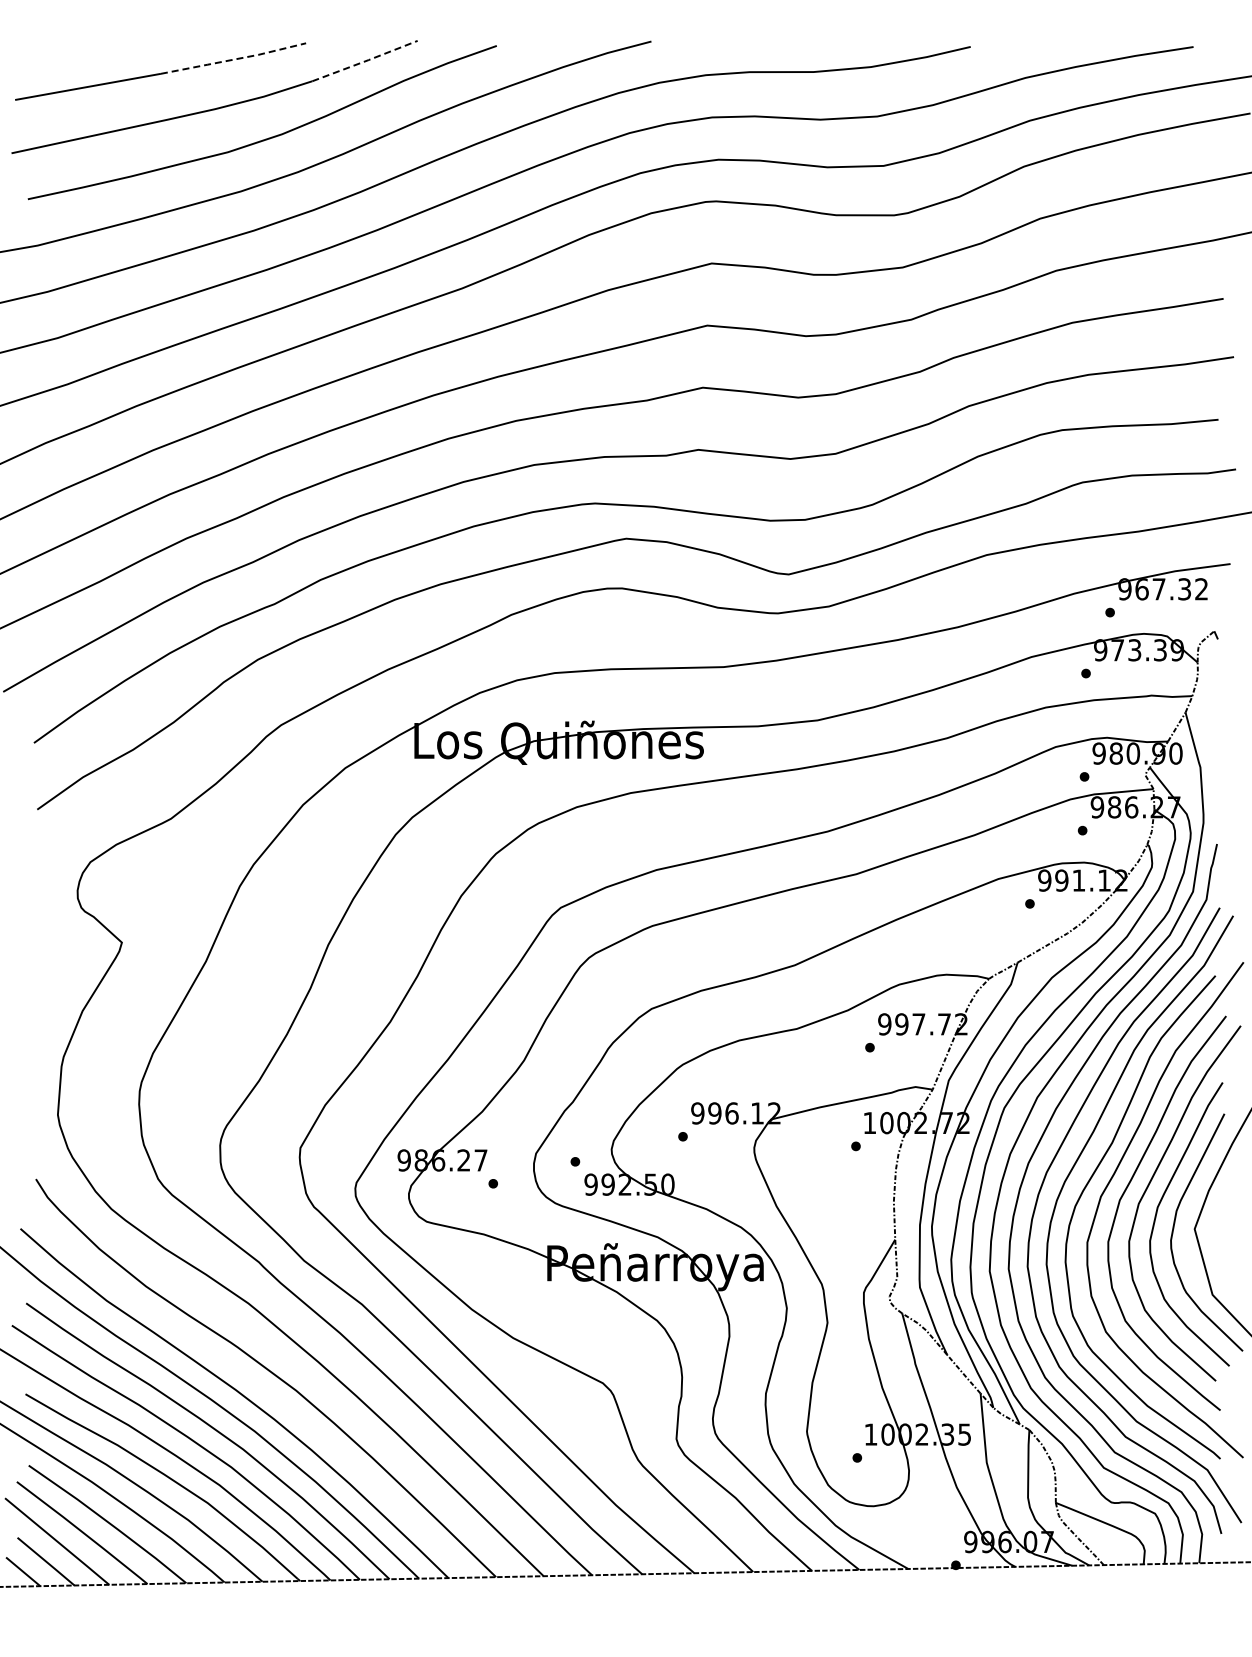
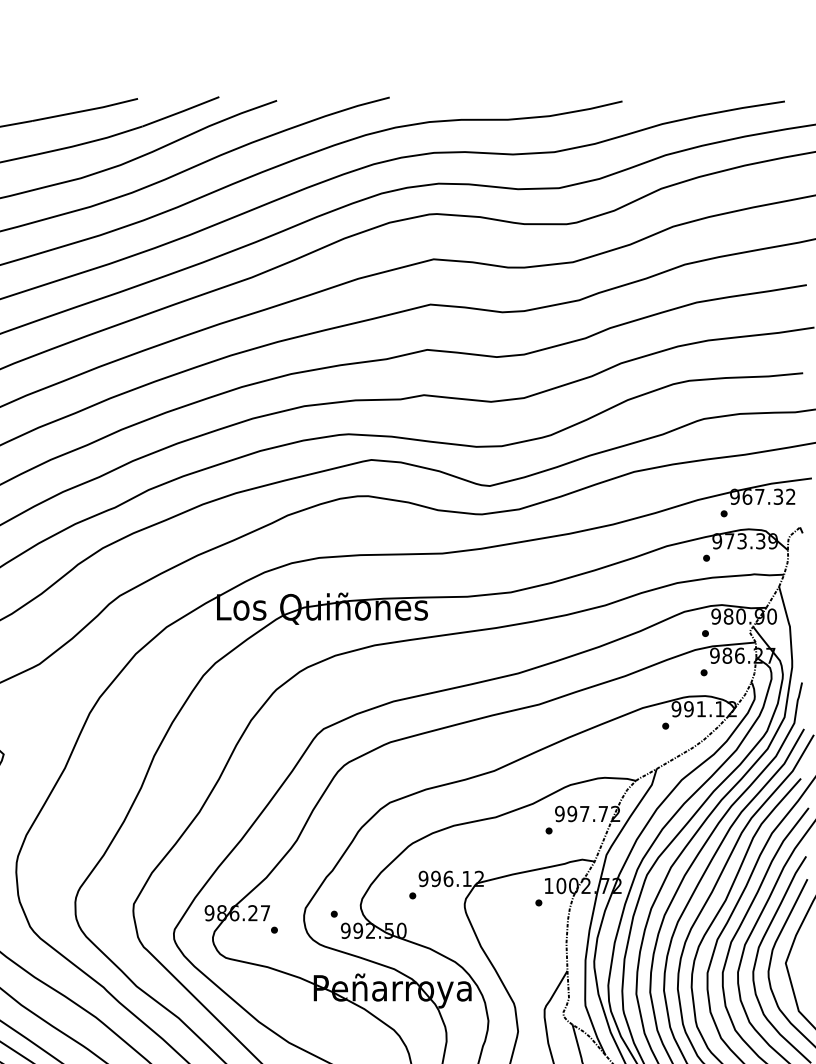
line: (234, 59) -> (85, 110), dashed -> solid
line: (366, 61) -> (182, 112), dashed -> solid

